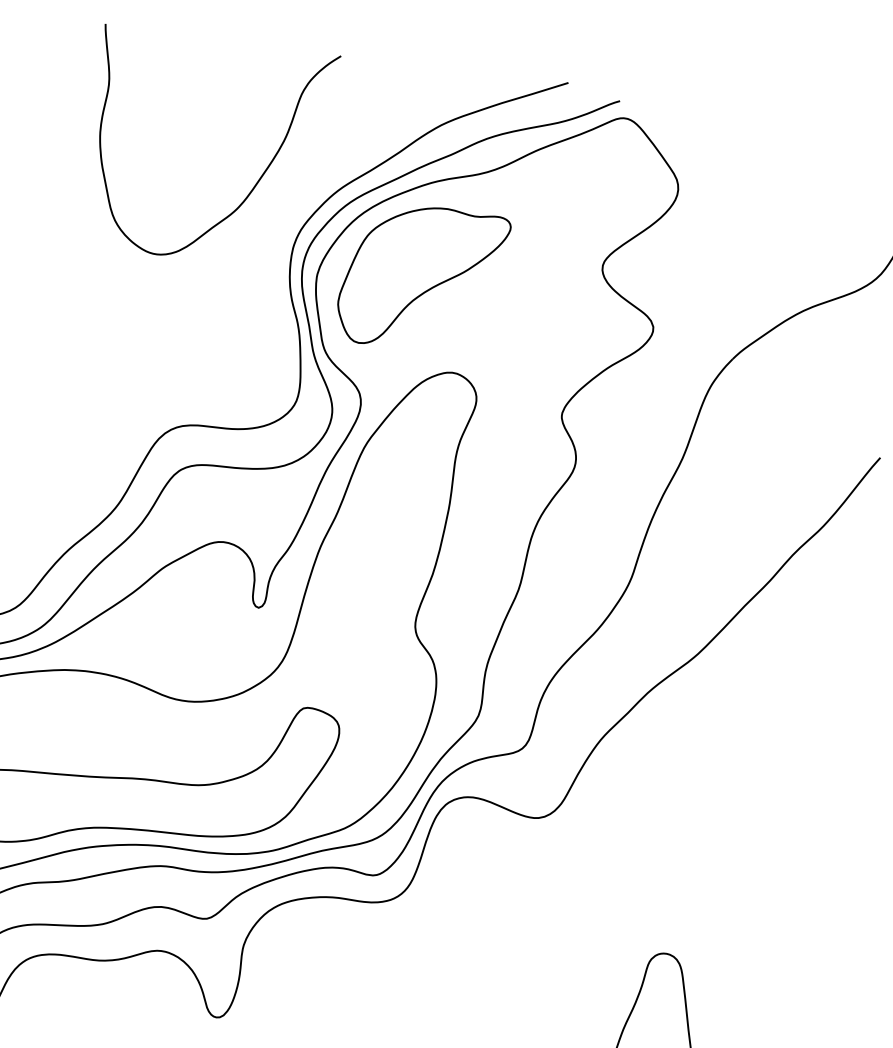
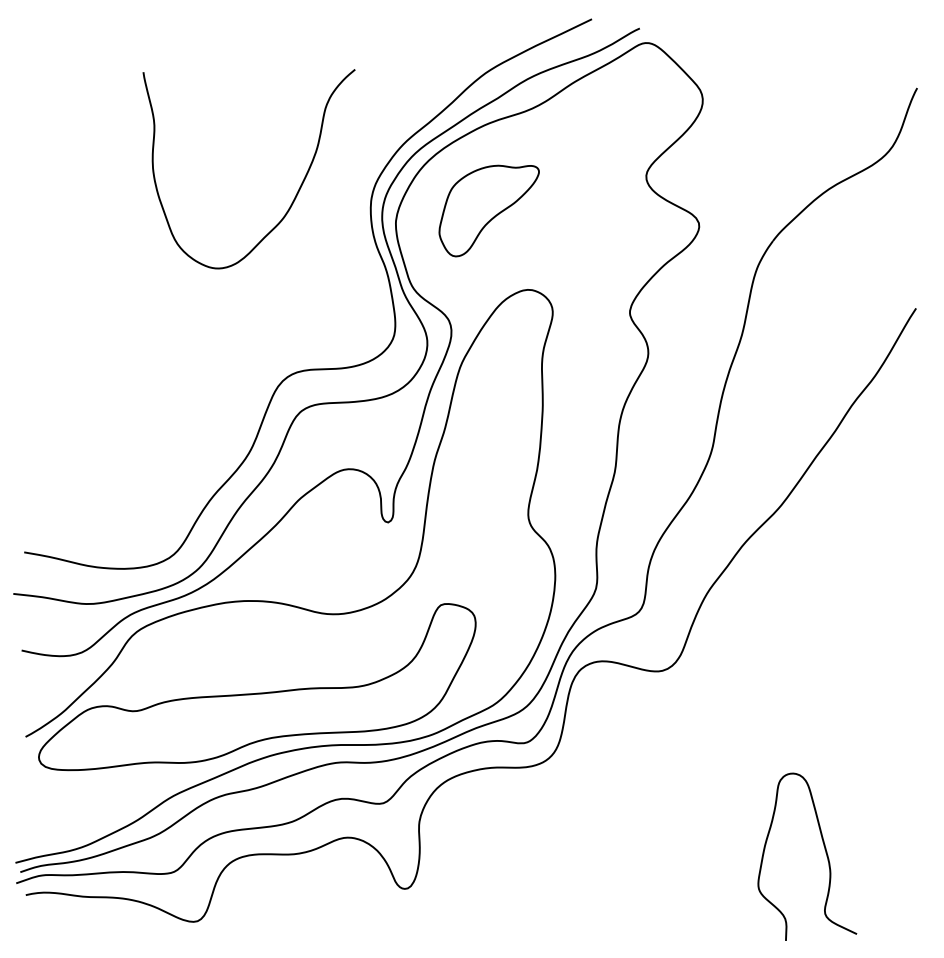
curve: (255, 183) -> (296, 193), moved
part: (422, 278) -> (489, 210), size x0.7

